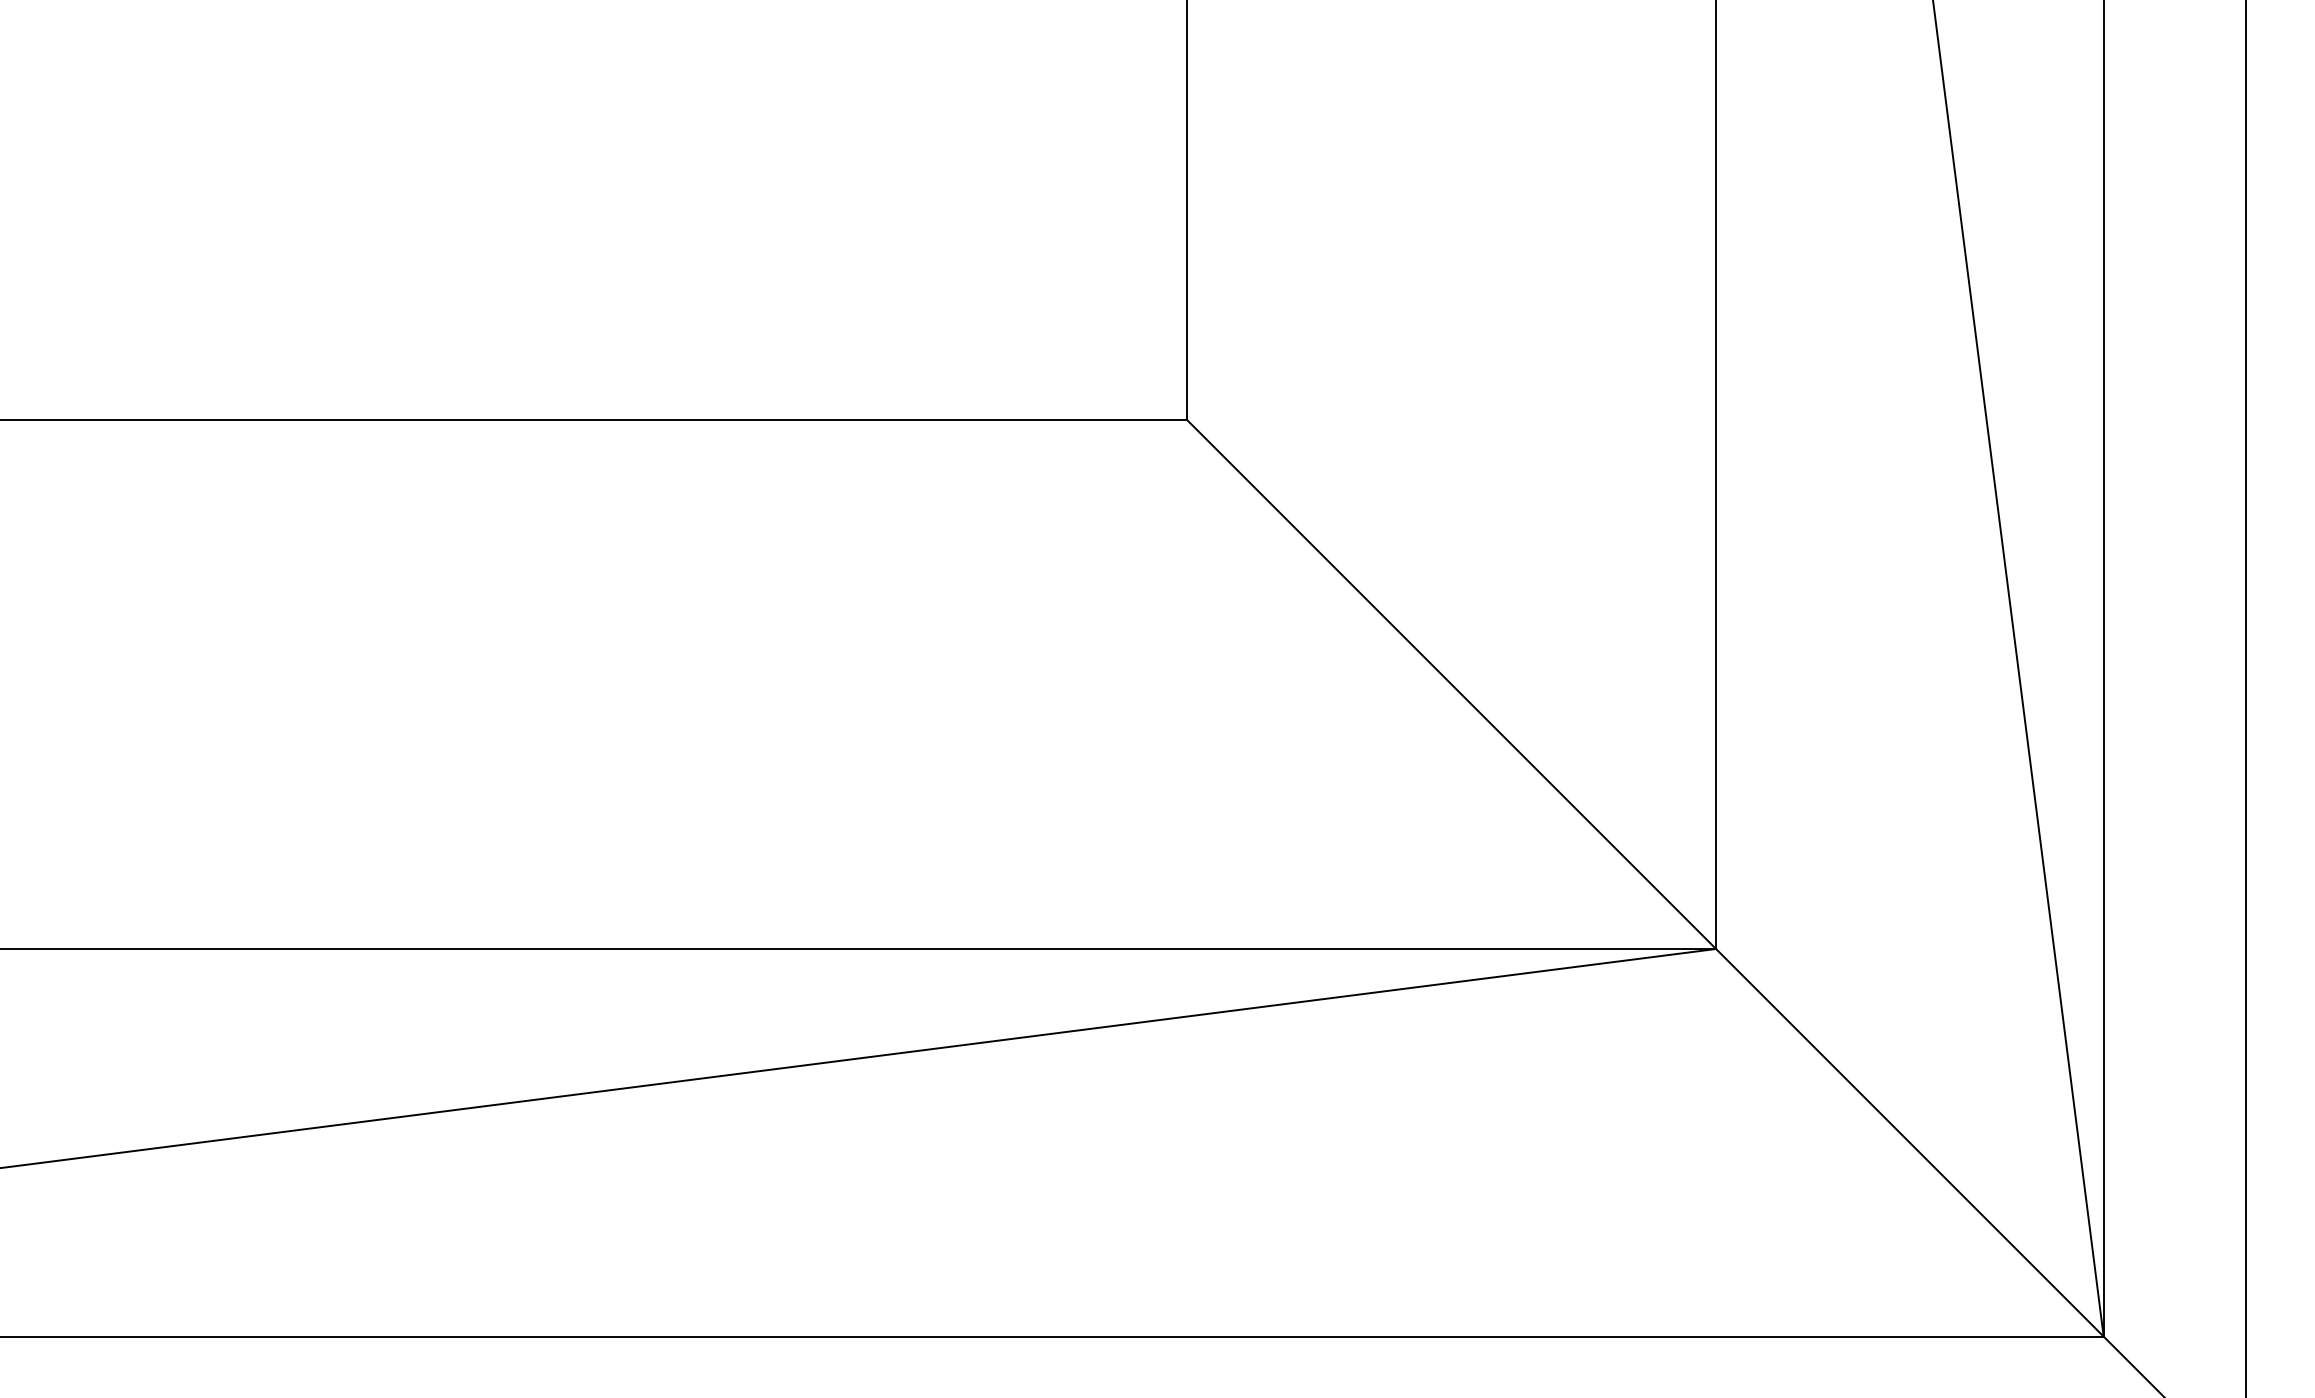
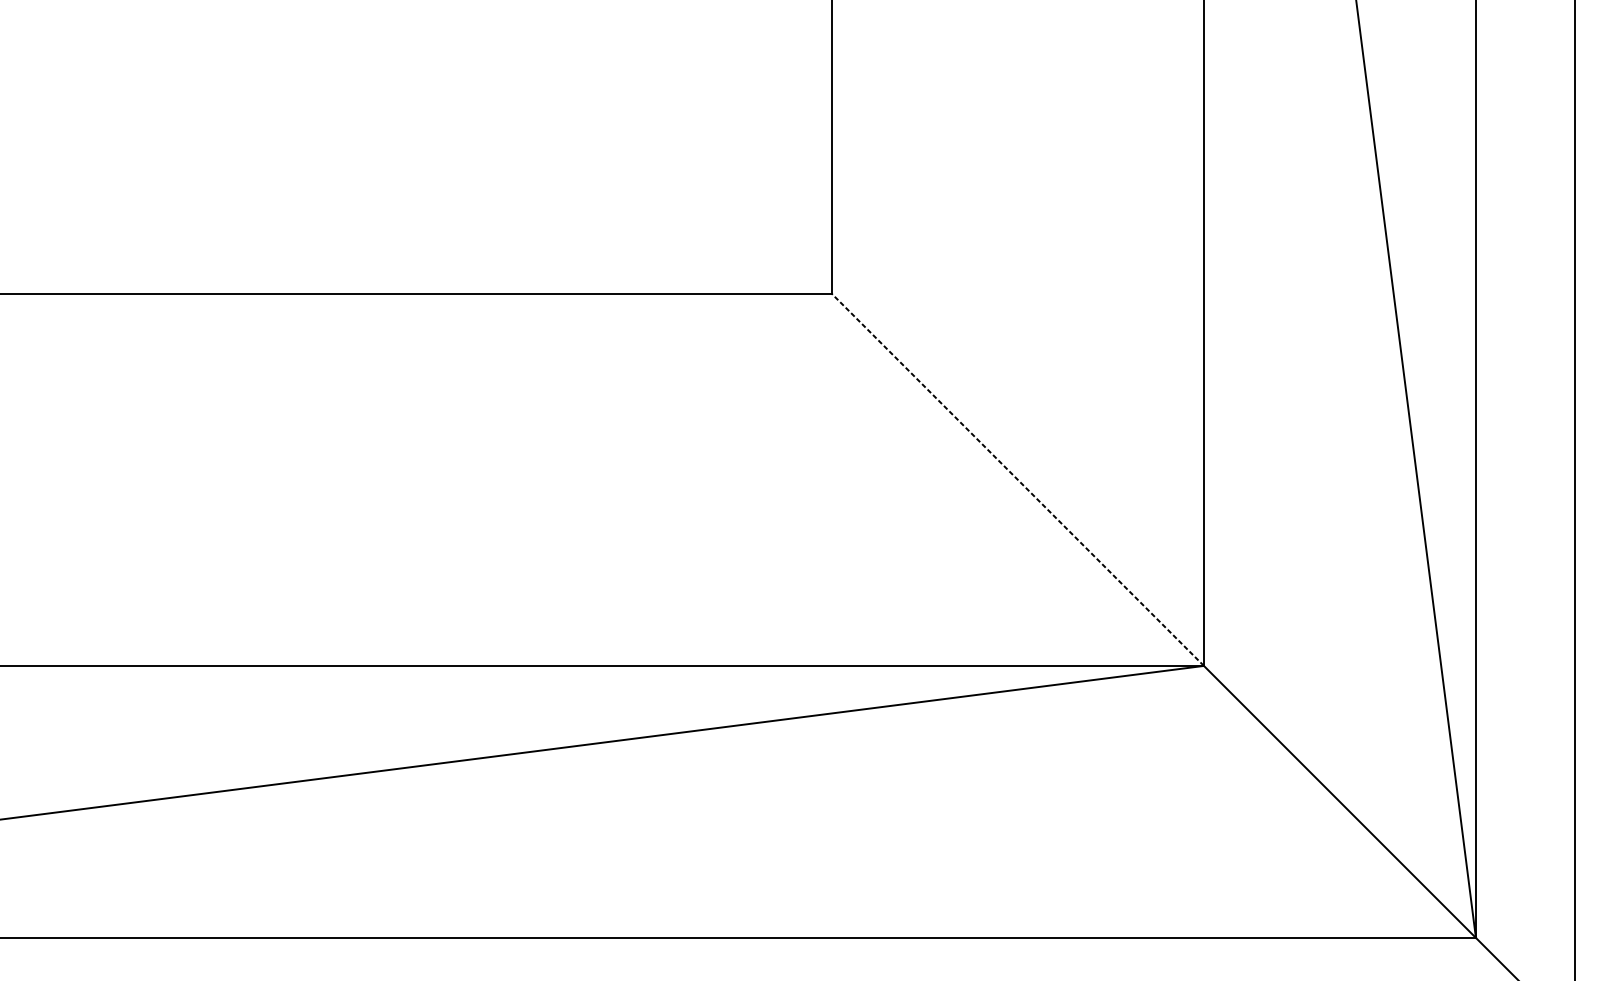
line: (1450, 683) -> (1017, 479), solid -> dashed

